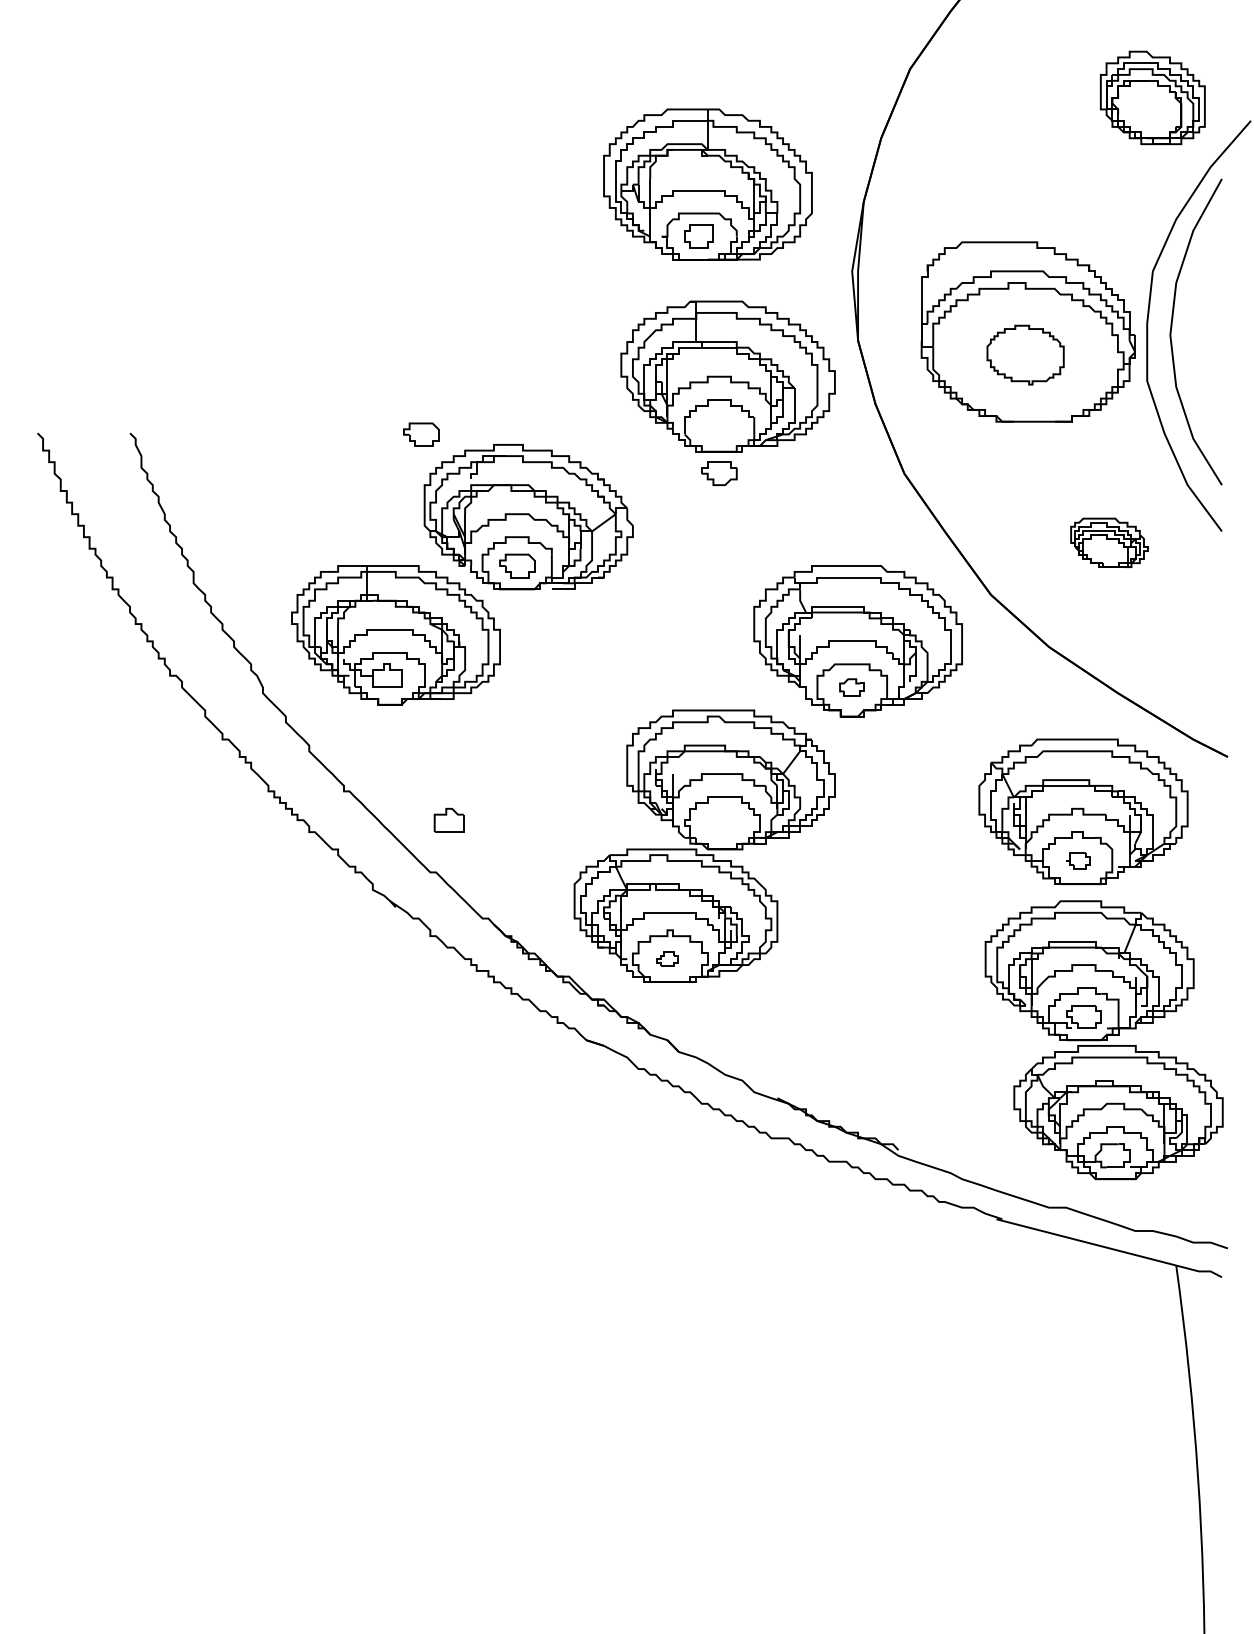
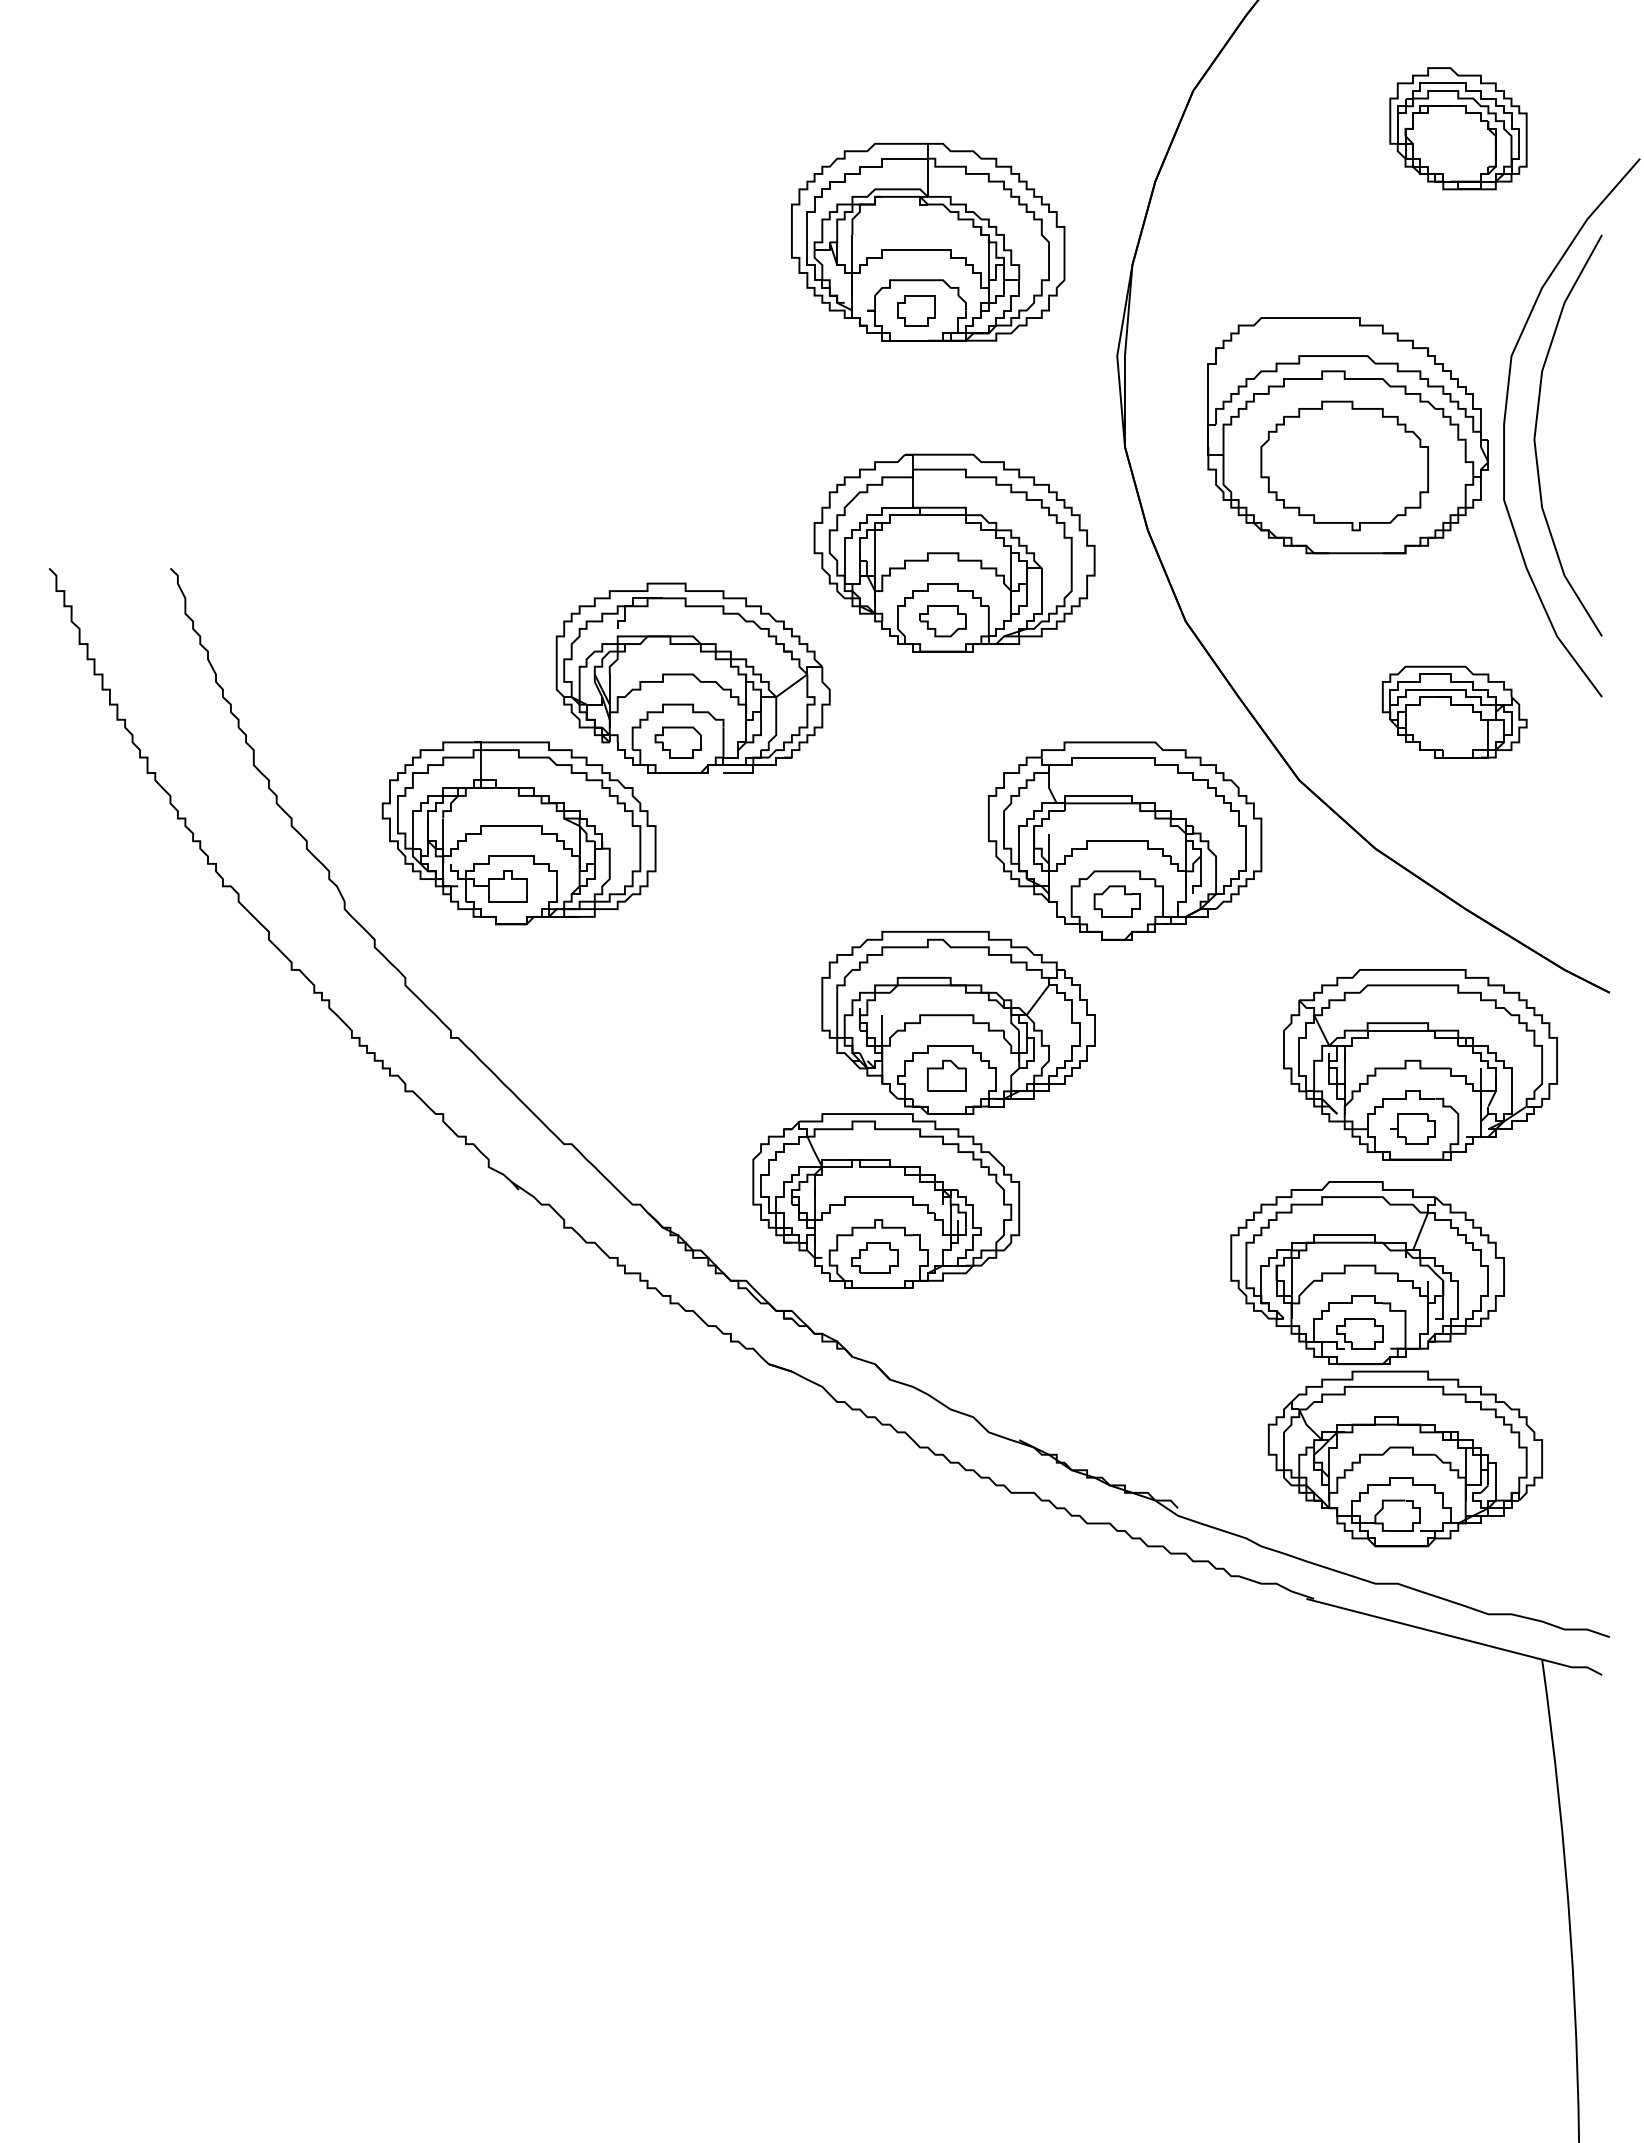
part: (1152, 97) -> (1458, 128), moved
part: (1025, 354) -> (1344, 465), size x1.67
part: (728, 376) -> (954, 552), moved
part: (420, 434) -> (551, 570), removed
part: (1109, 542) -> (1454, 711), size x1.43
part: (851, 687) -> (1116, 901), size x1.43
part: (448, 820) -> (946, 1075), moved
part: (1077, 860) -> (1412, 1128), size x1.43
part: (667, 958) -> (874, 1257), size x1.67
part: (1104, 1040) -> (1386, 1364), moved

